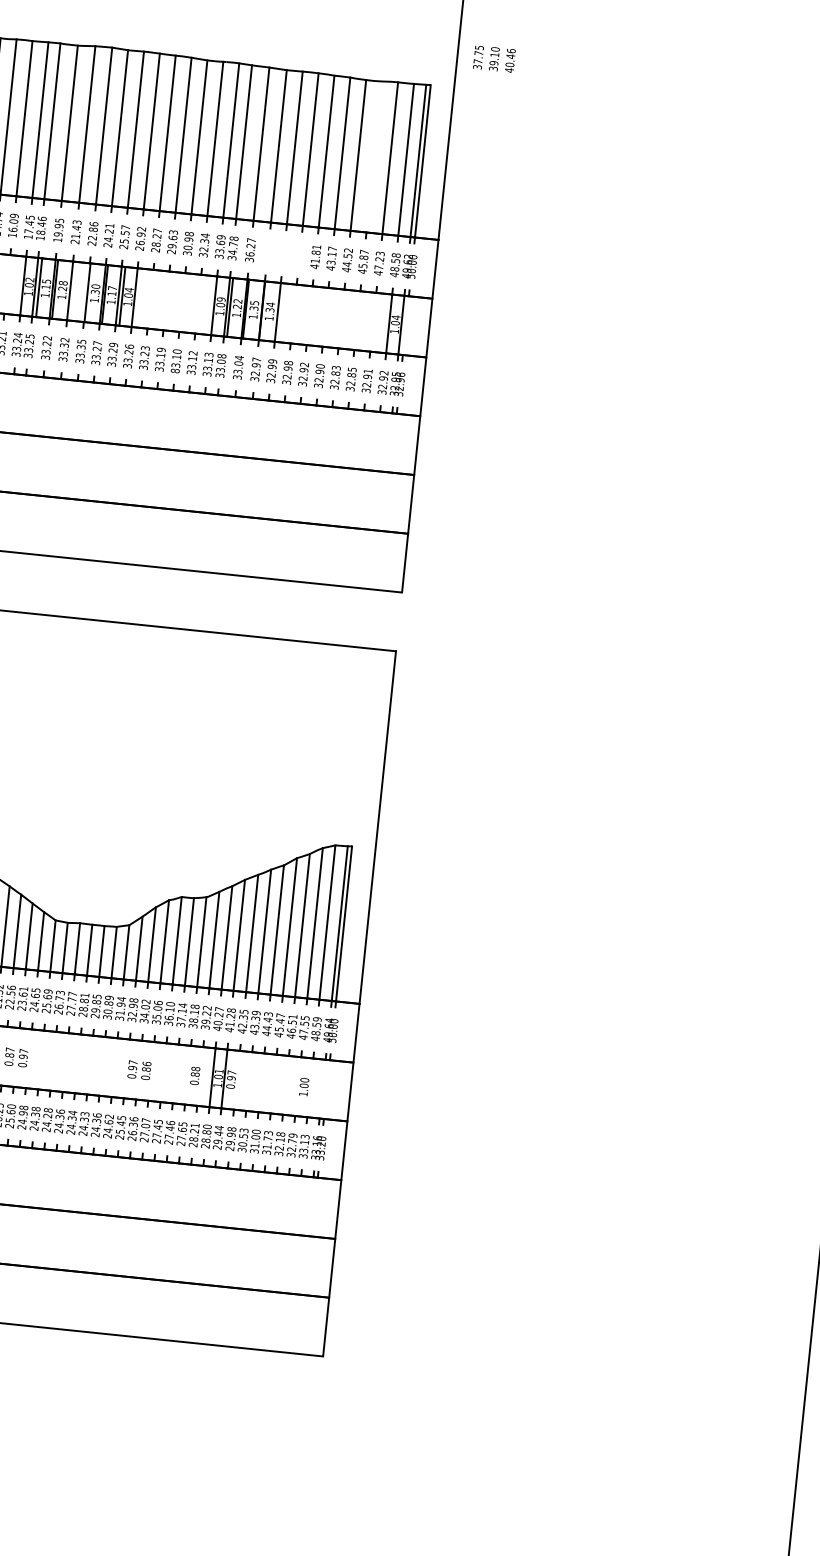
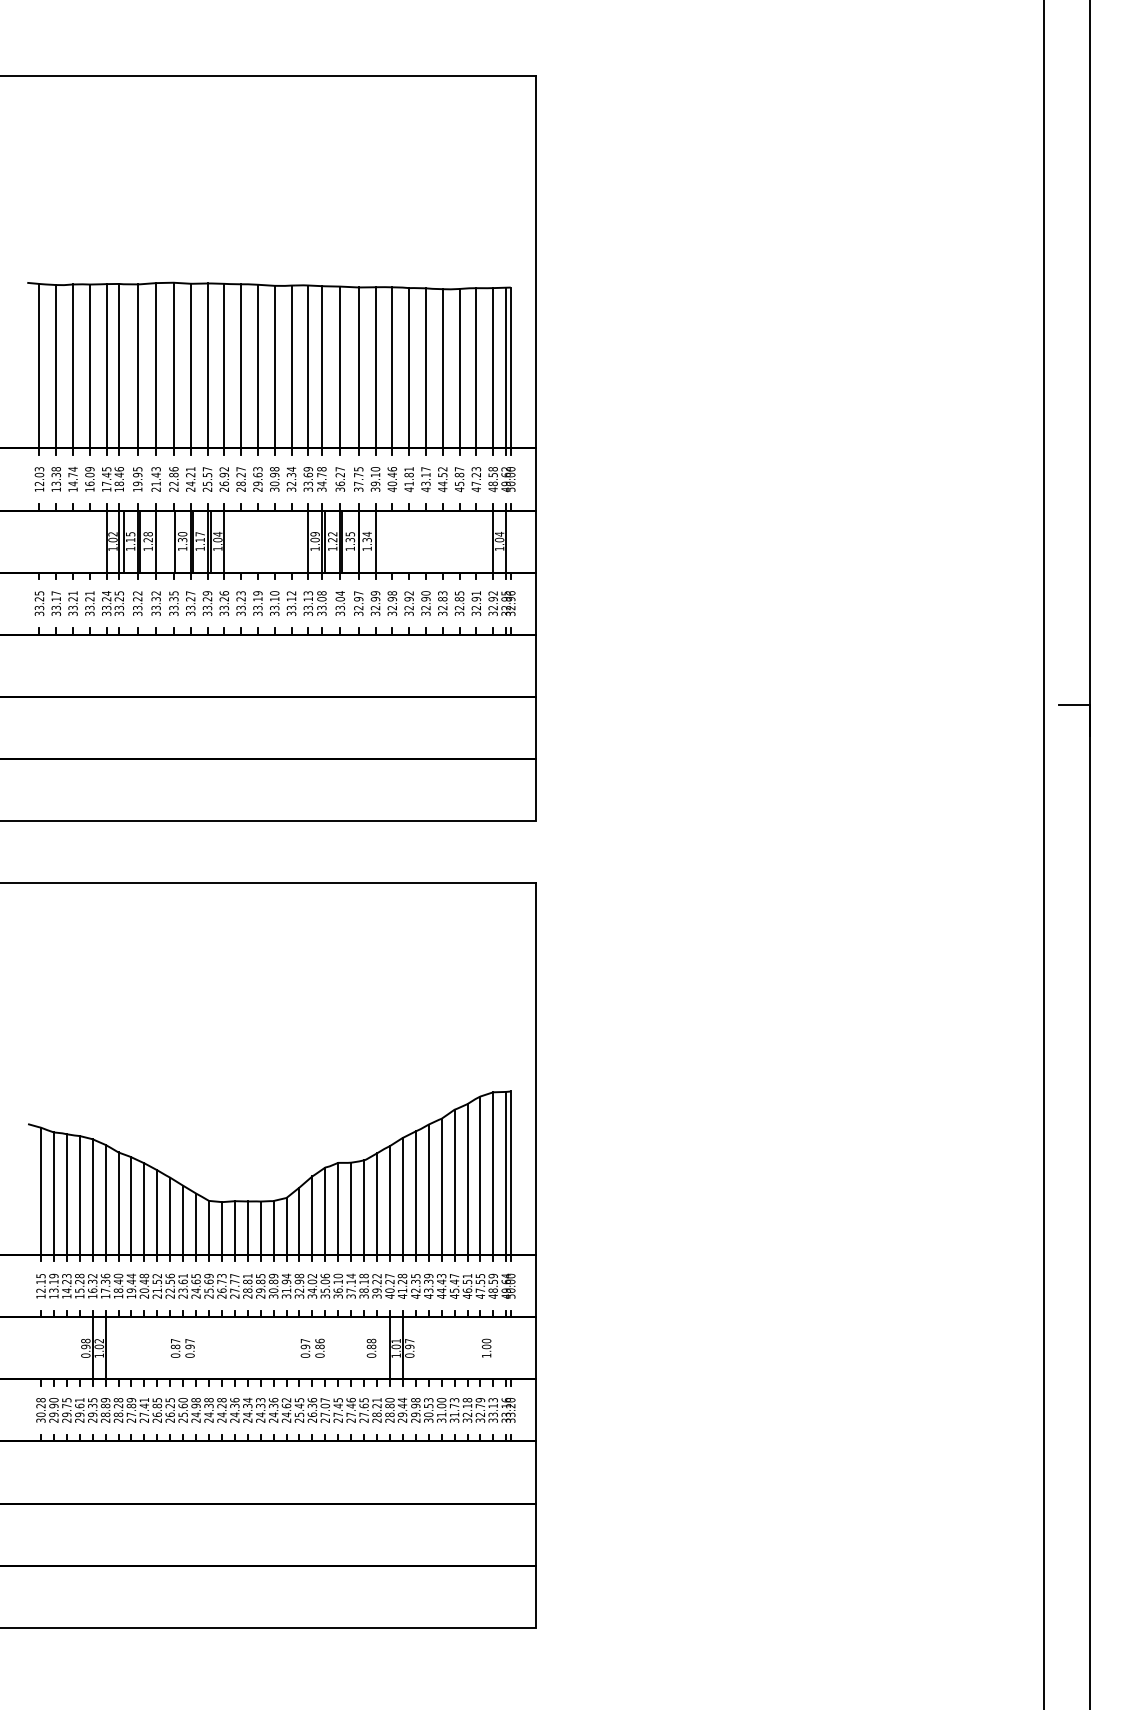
text: (494, 59) -> (375, 479), moved
line: (374, 156) -> (459, 368), added
text: (175, 370) -> (274, 613), 83.10 -> 33.10

